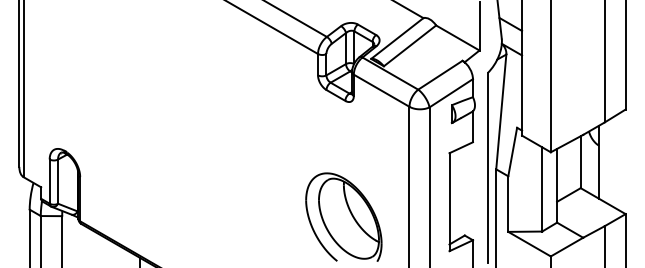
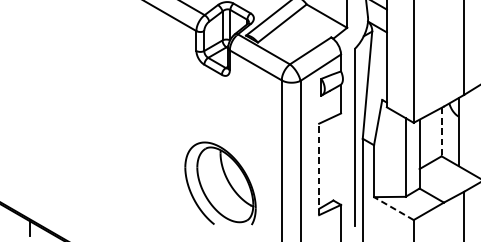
line: (580, 162) -> (441, 132), solid -> dashed
line: (449, 202) -> (319, 169), solid -> dashed
line: (529, 244) -> (393, 208), solid -> dashed

